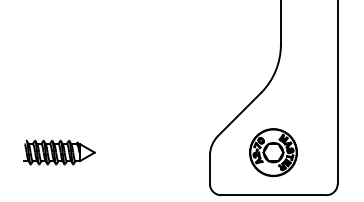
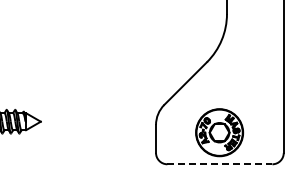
part: (273, 152) -> (219, 132), moved
line: (273, 195) -> (219, 164), solid -> dashed

